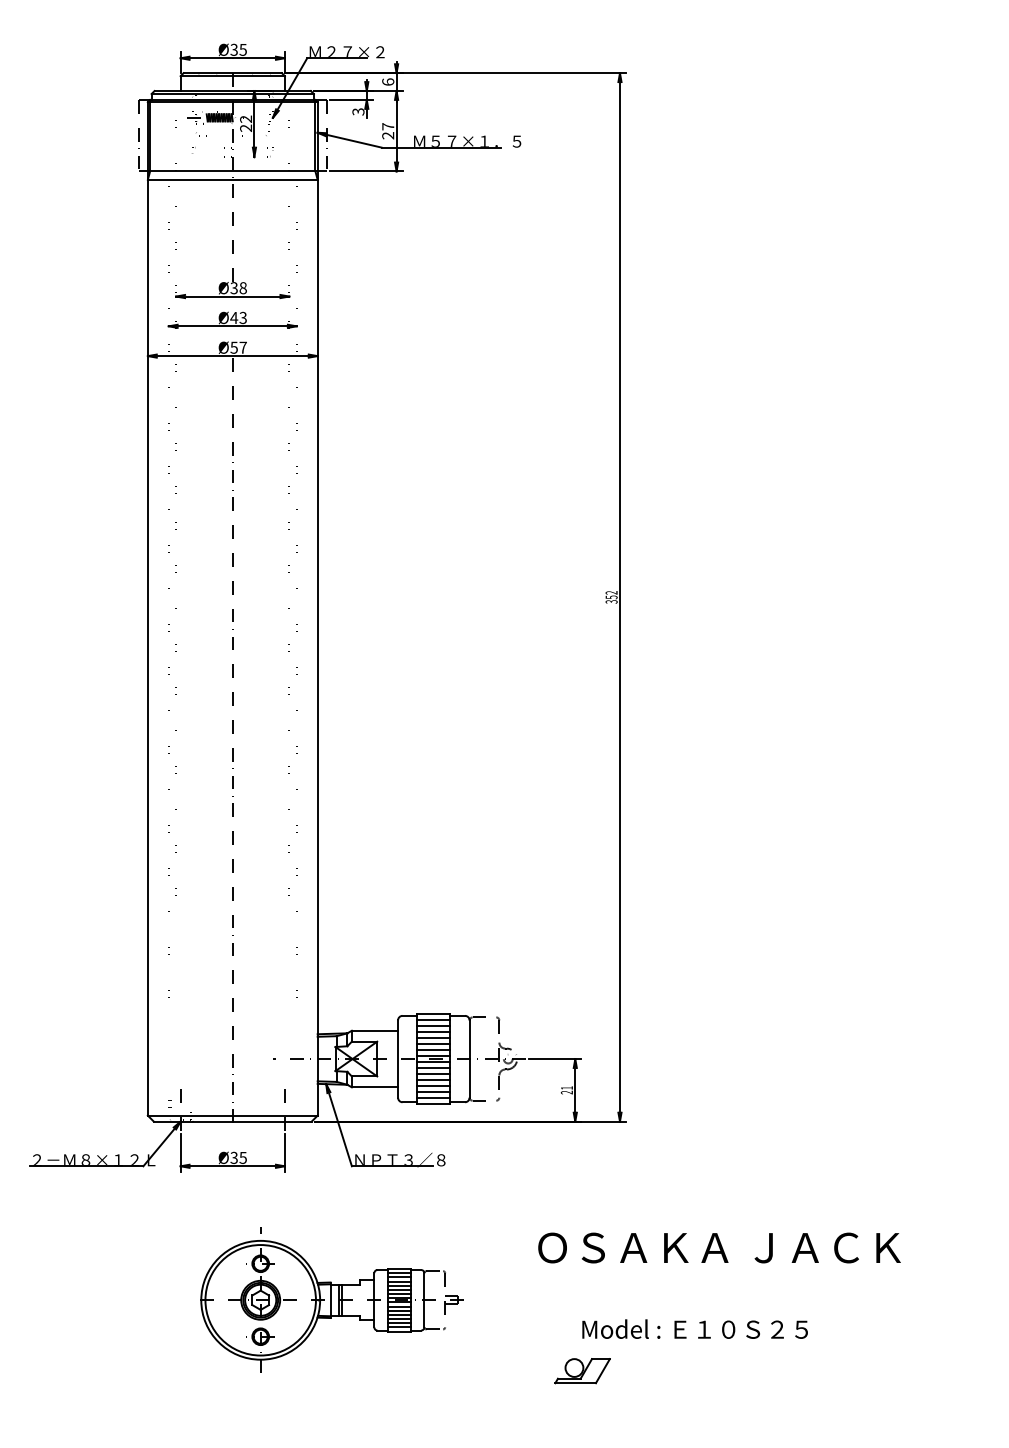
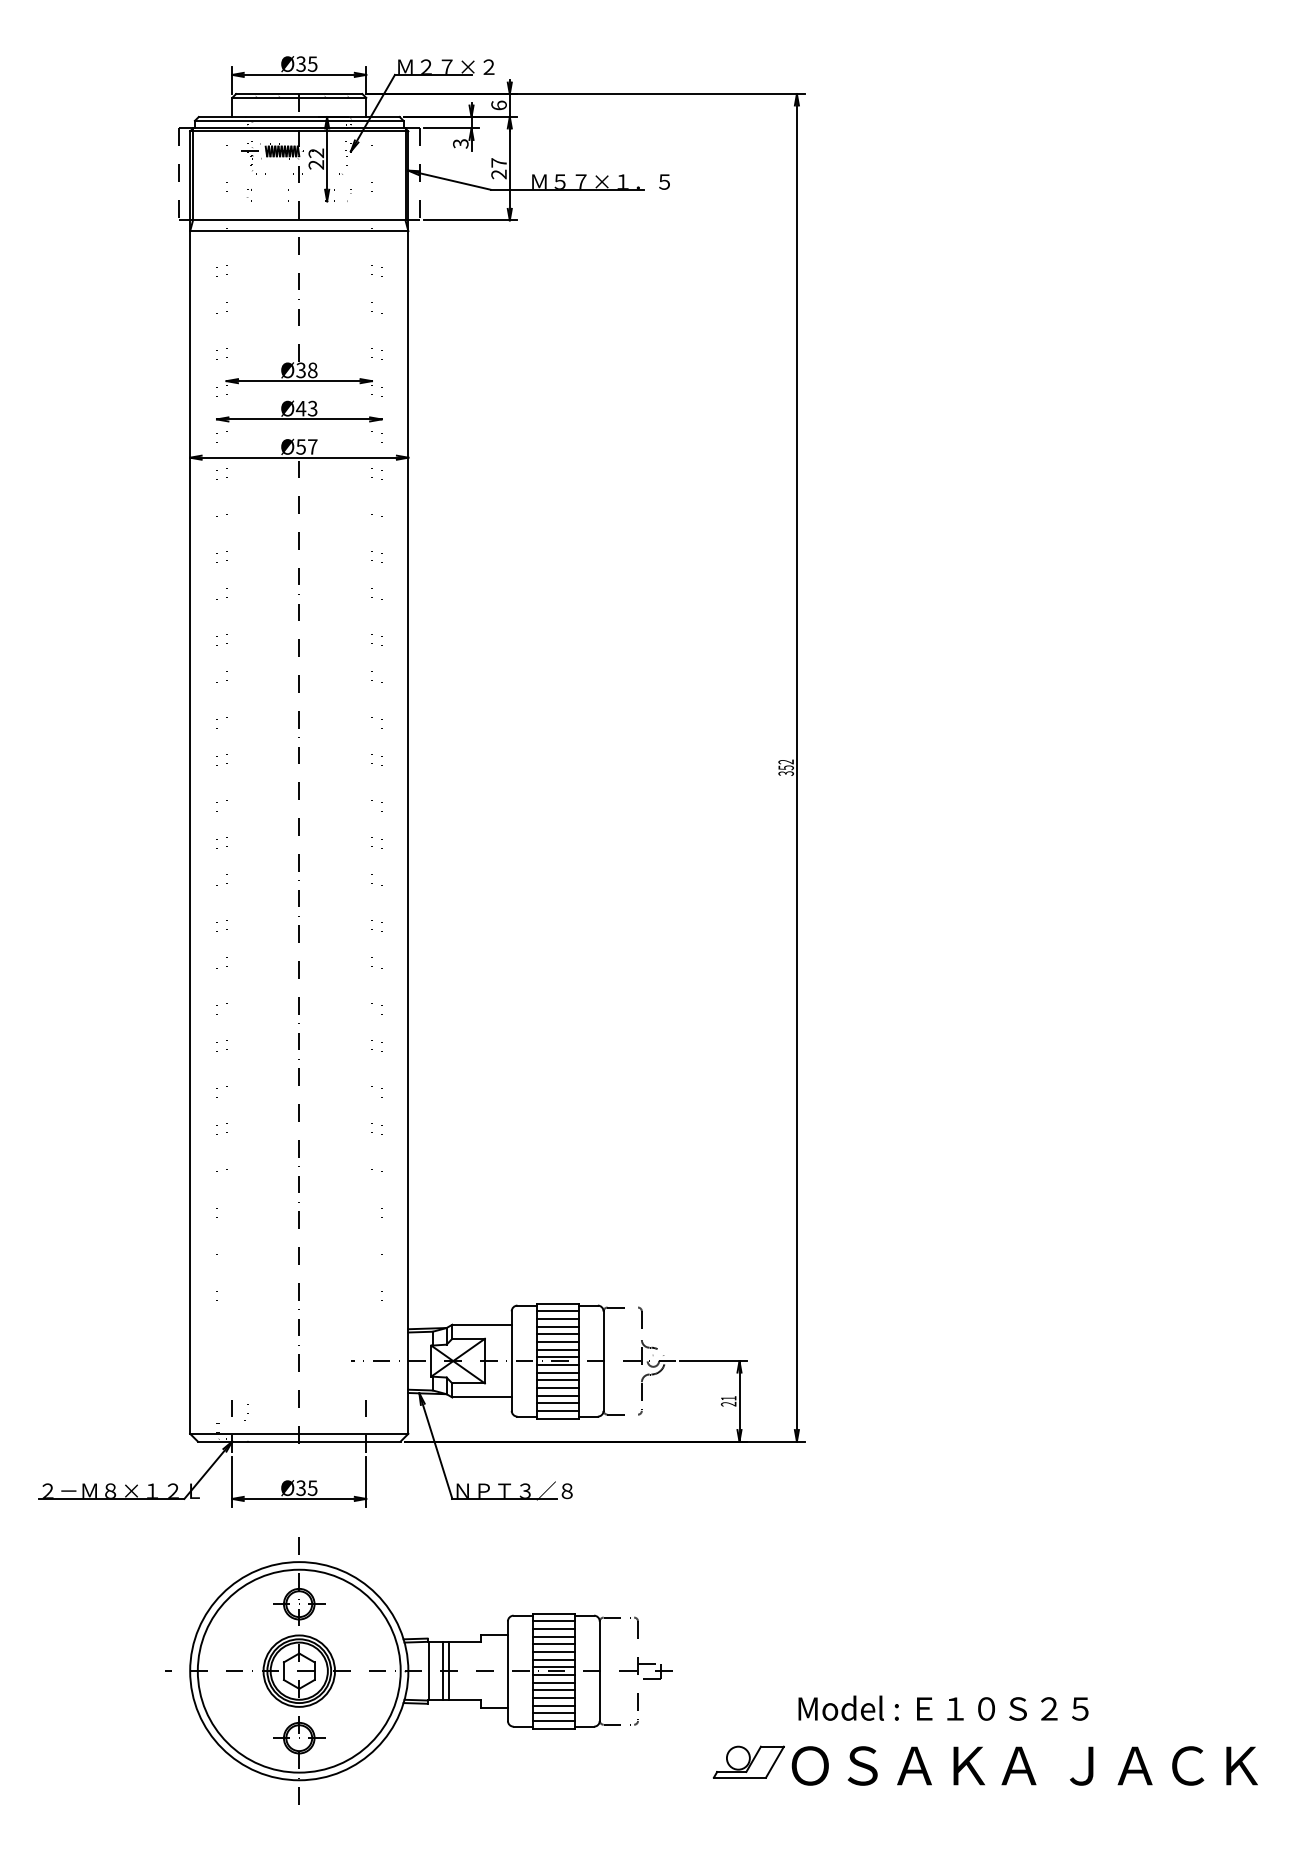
text: (719, 1247) -> (1024, 1765), moved
part: (325, 1299) -> (418, 1670), size x1.43
text: (695, 1328) -> (943, 1707), moved

